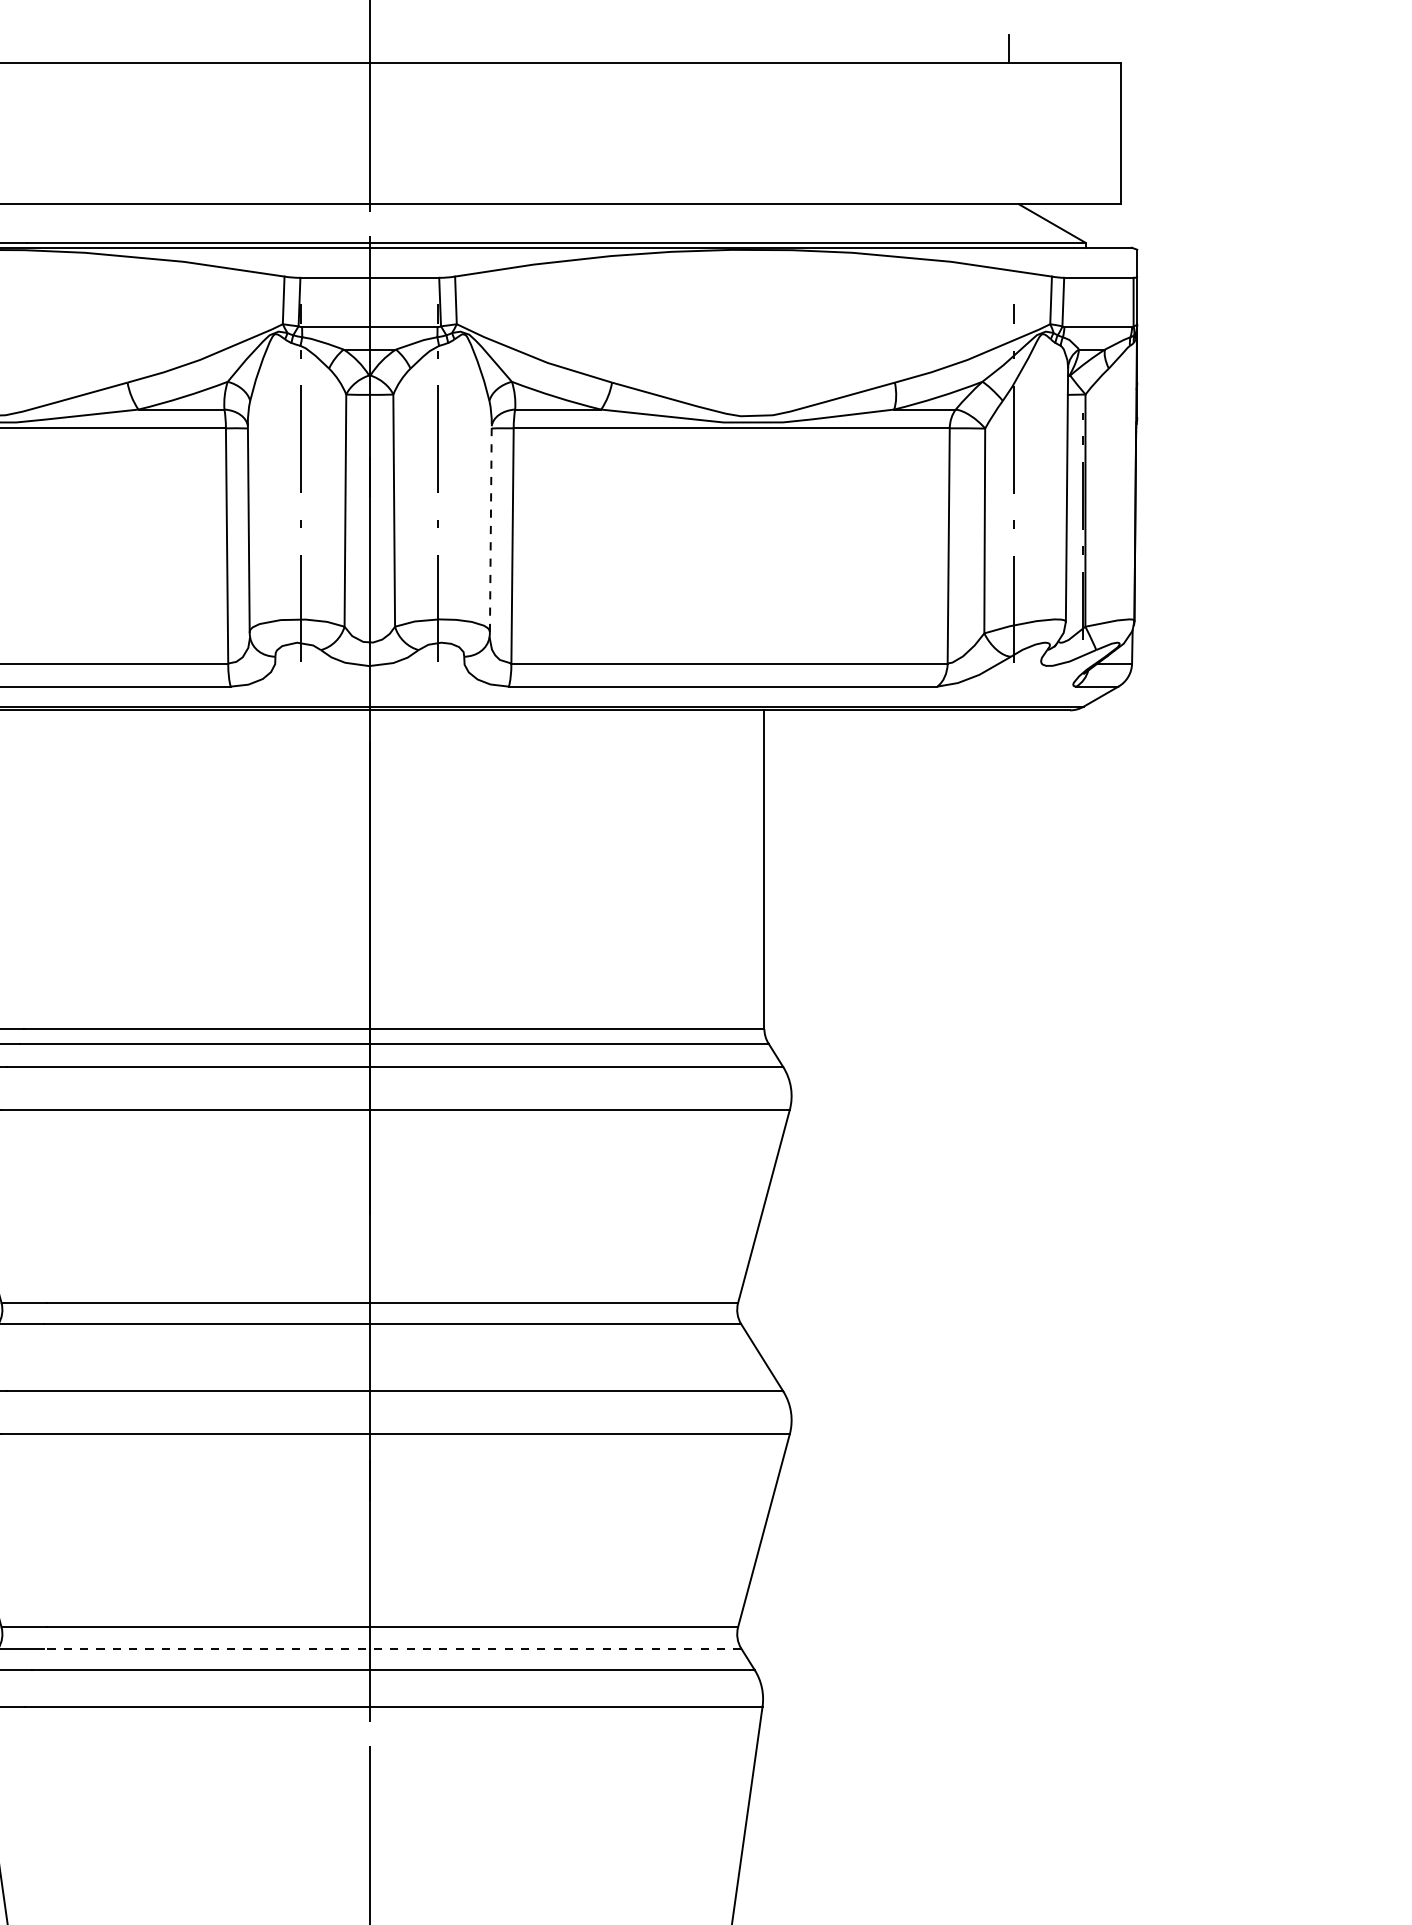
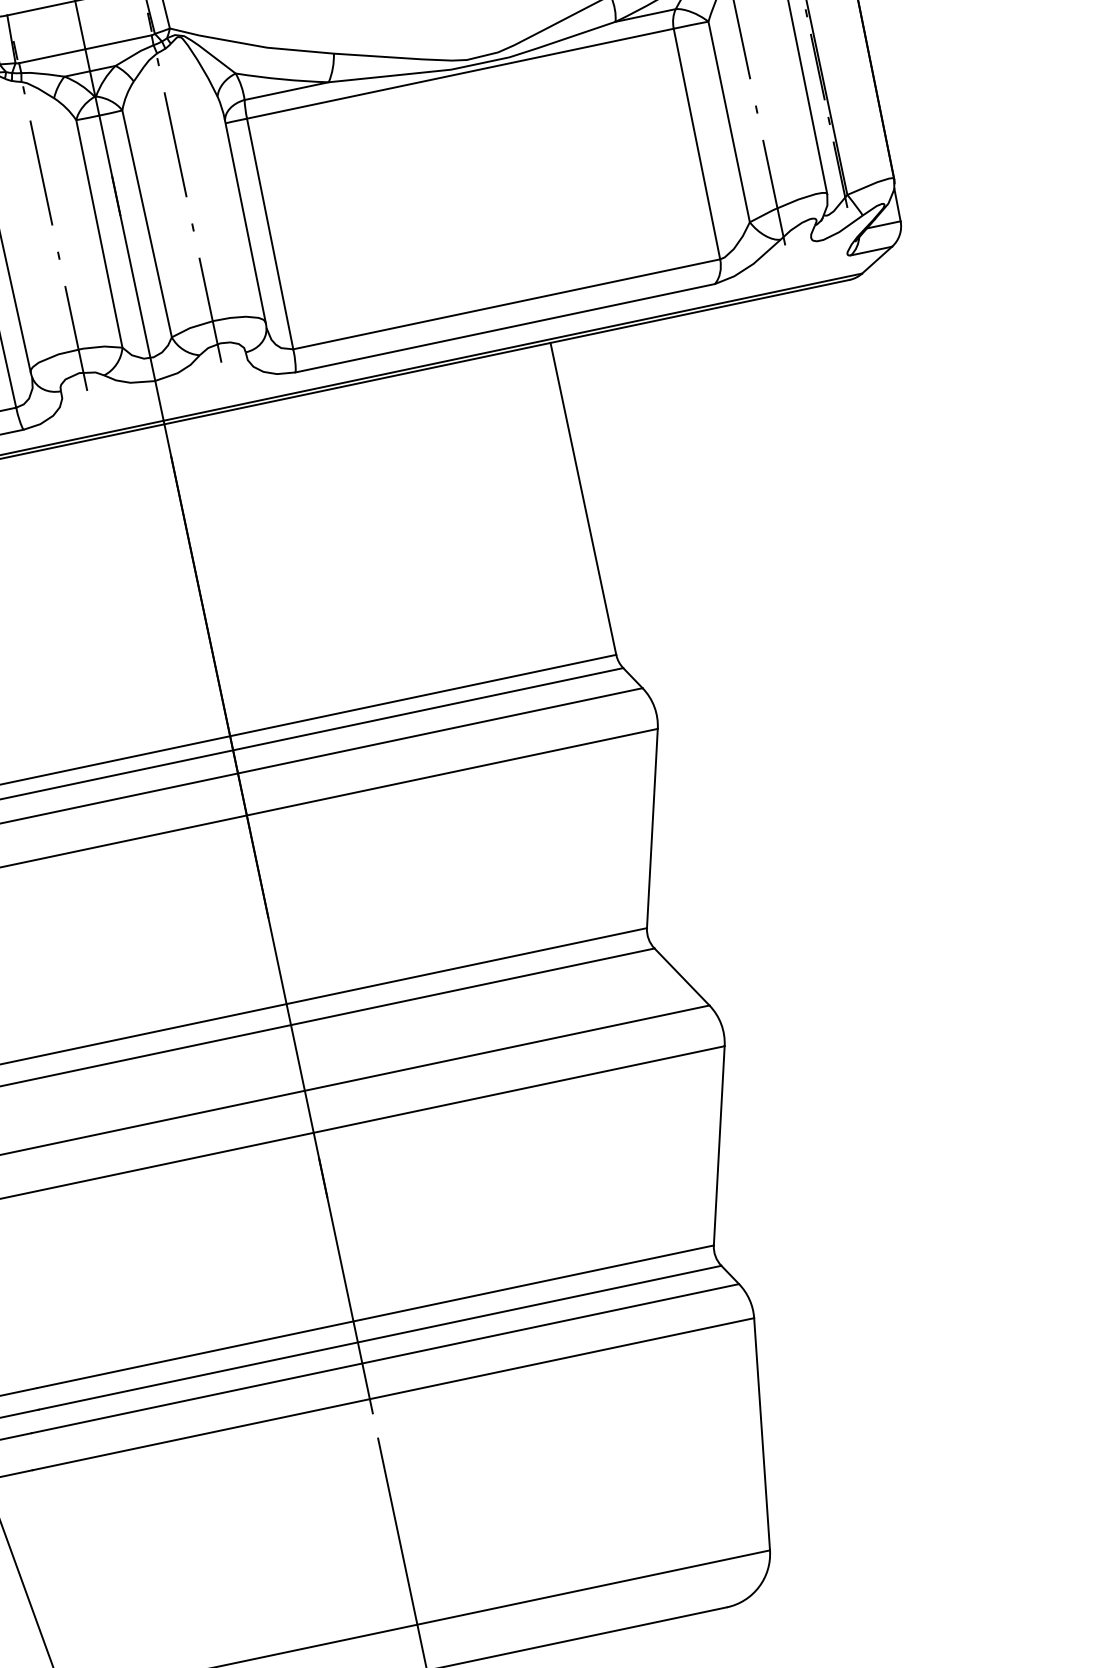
line: (490, 528) -> (245, 221), dashed -> solid
line: (392, 1648) -> (380, 1337), dashed -> solid

